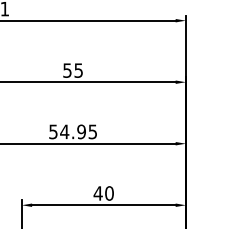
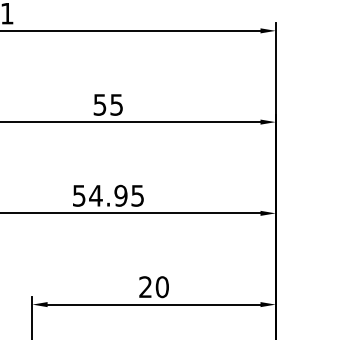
text: (97, 193) -> (144, 287), 40 -> 20

